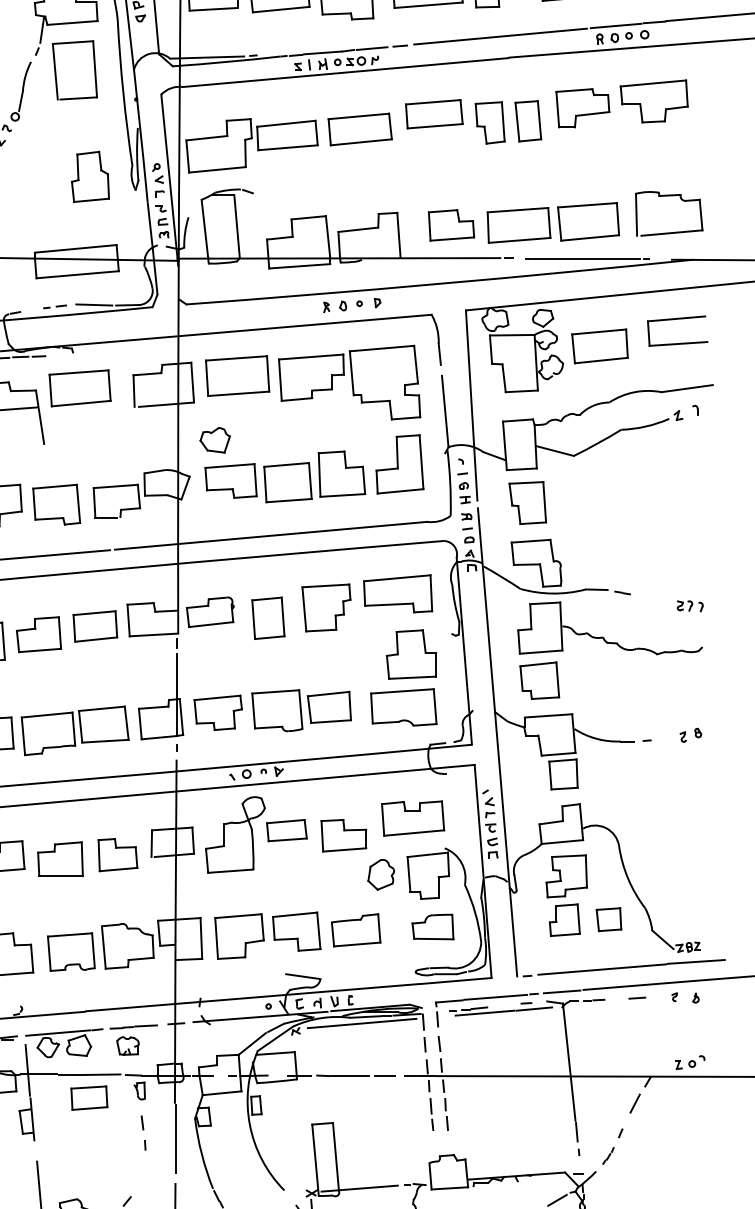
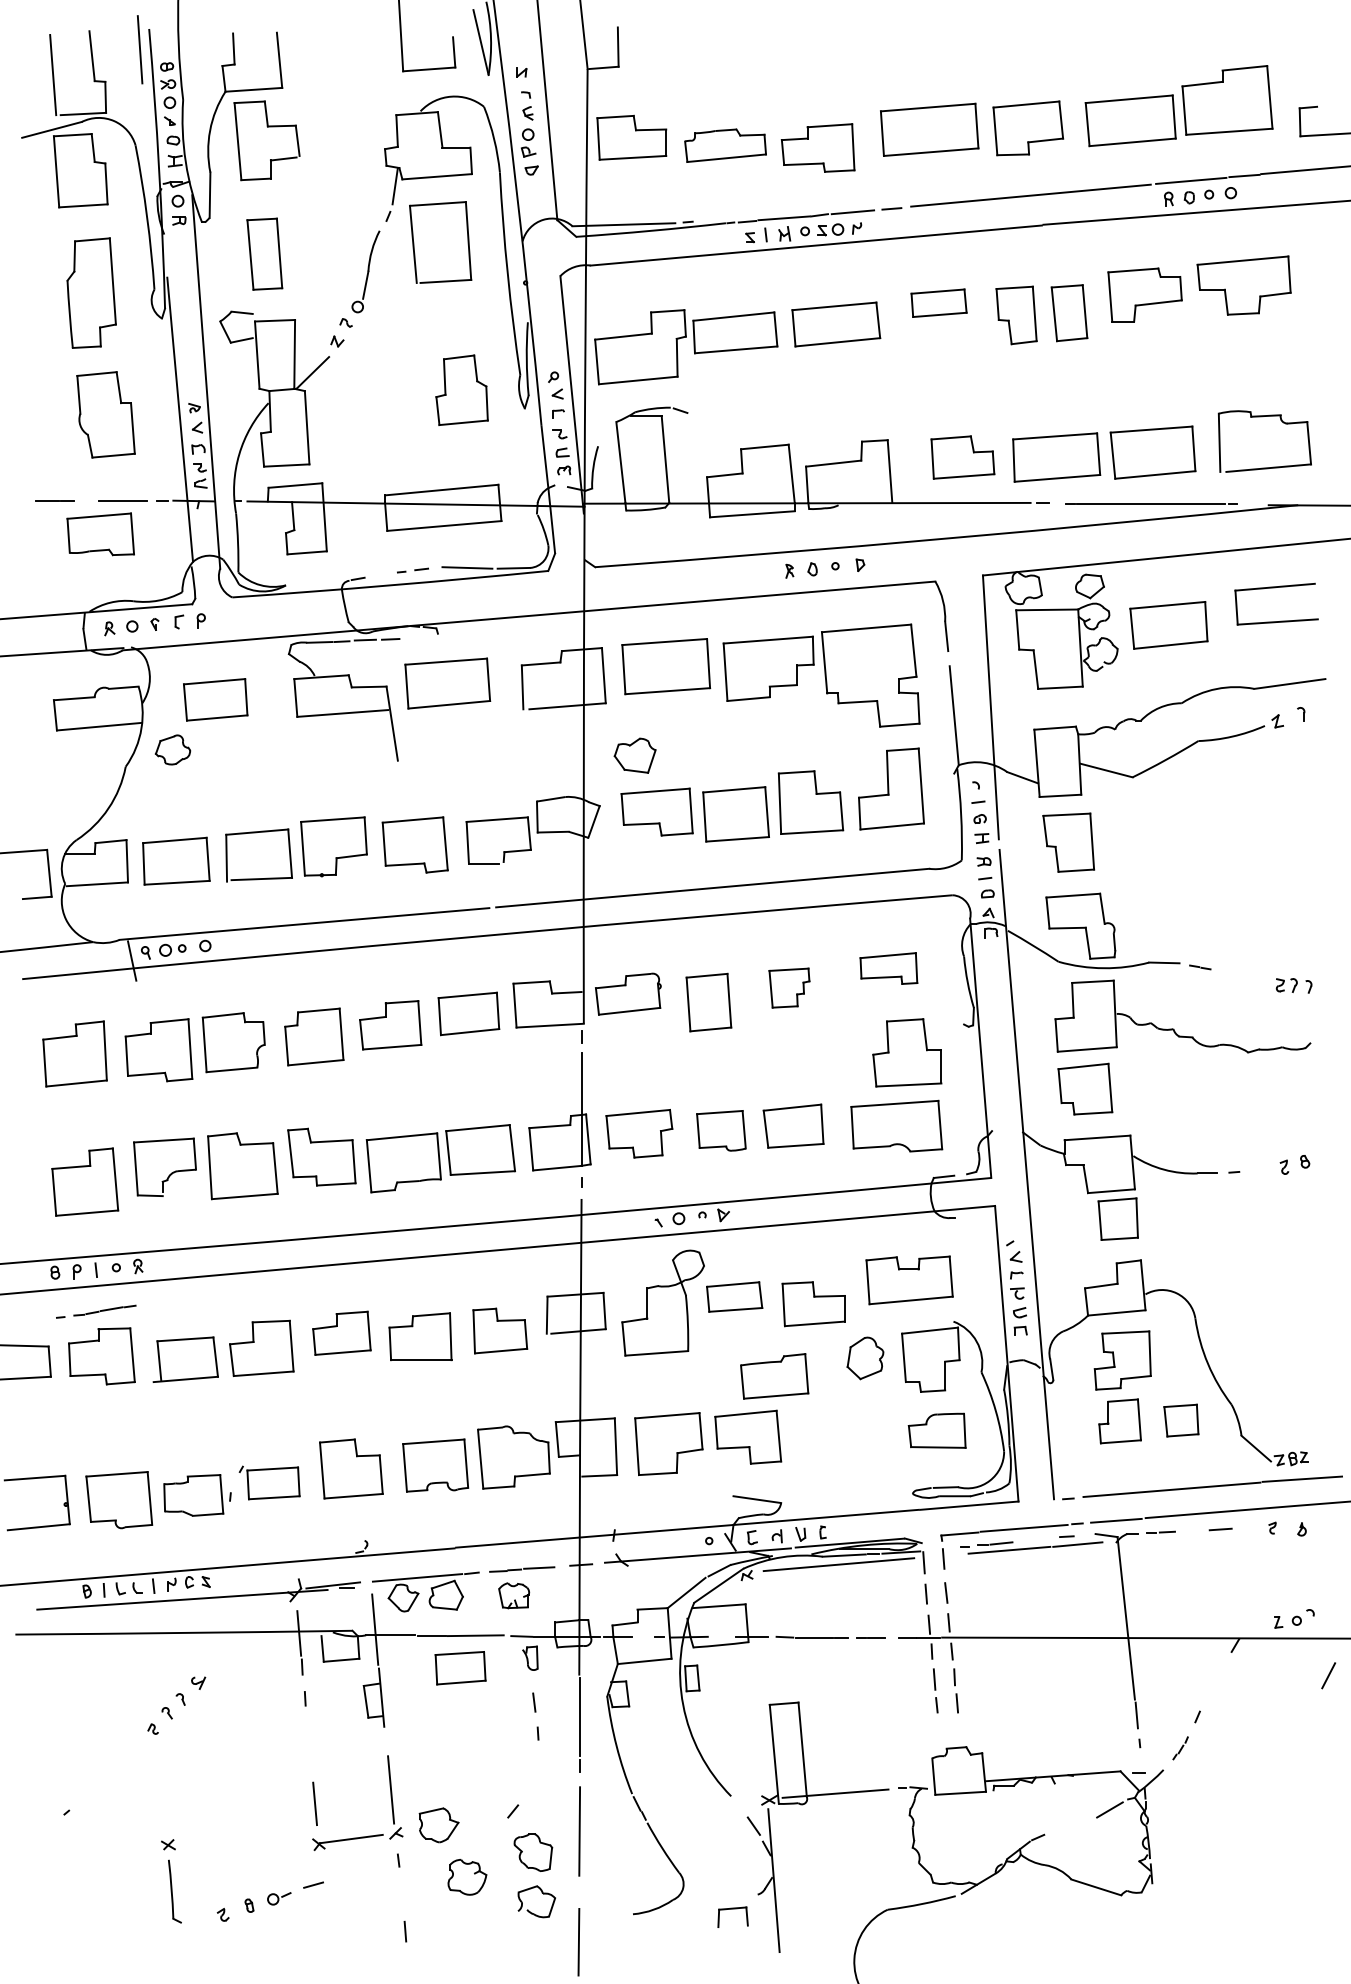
part: (433, 113) -> (938, 302), size x0.7
part: (397, 593) -> (888, 968), size x0.6
part: (326, 607) -> (789, 987), size x0.6
part: (277, 710) -> (721, 1130), size x0.7
part: (356, 930) -> (774, 1376), moved
line: (635, 1103) -> (1328, 1675), moved

